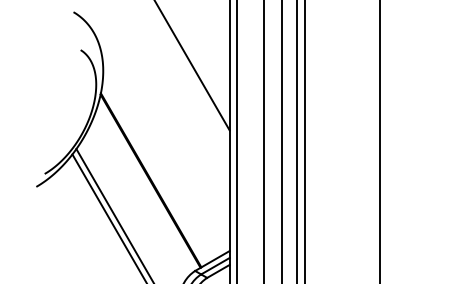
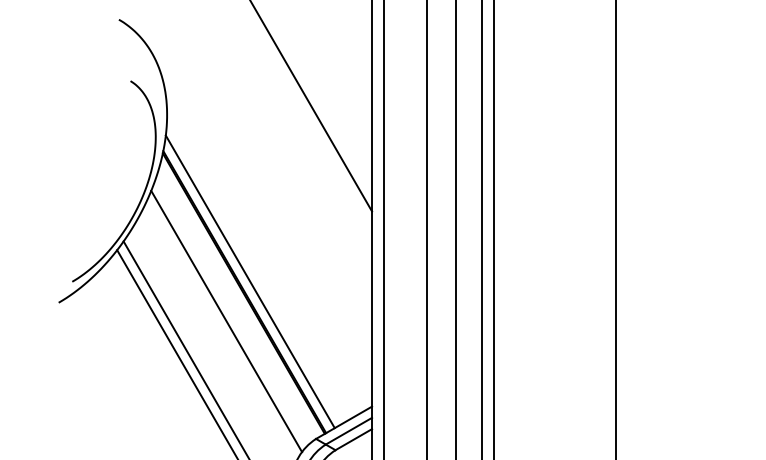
line: (154, 173) -> (250, 281), added
line: (139, 198) -> (225, 321), added

